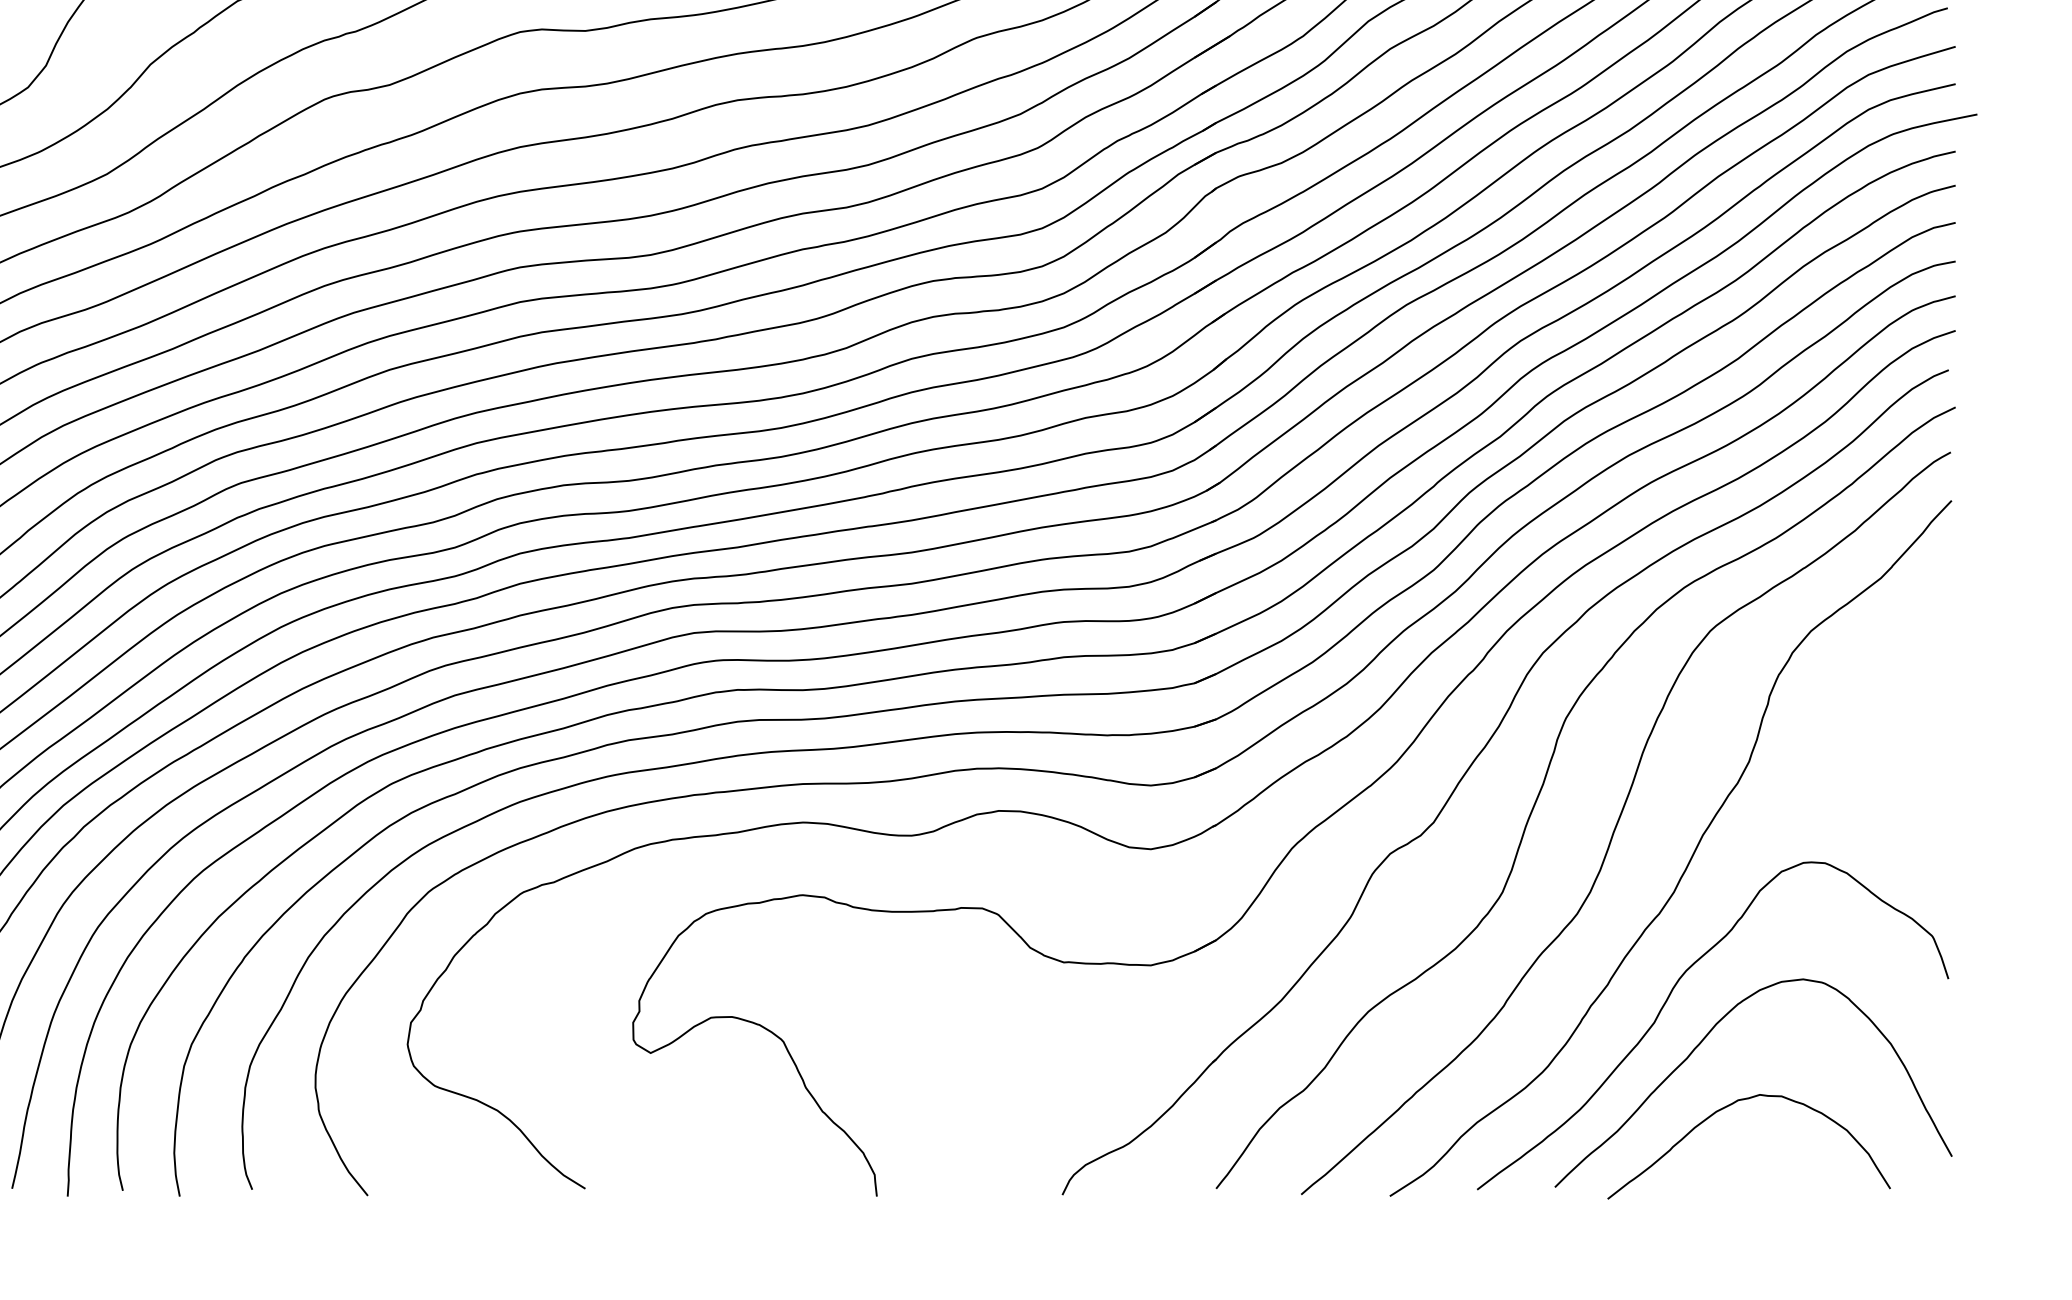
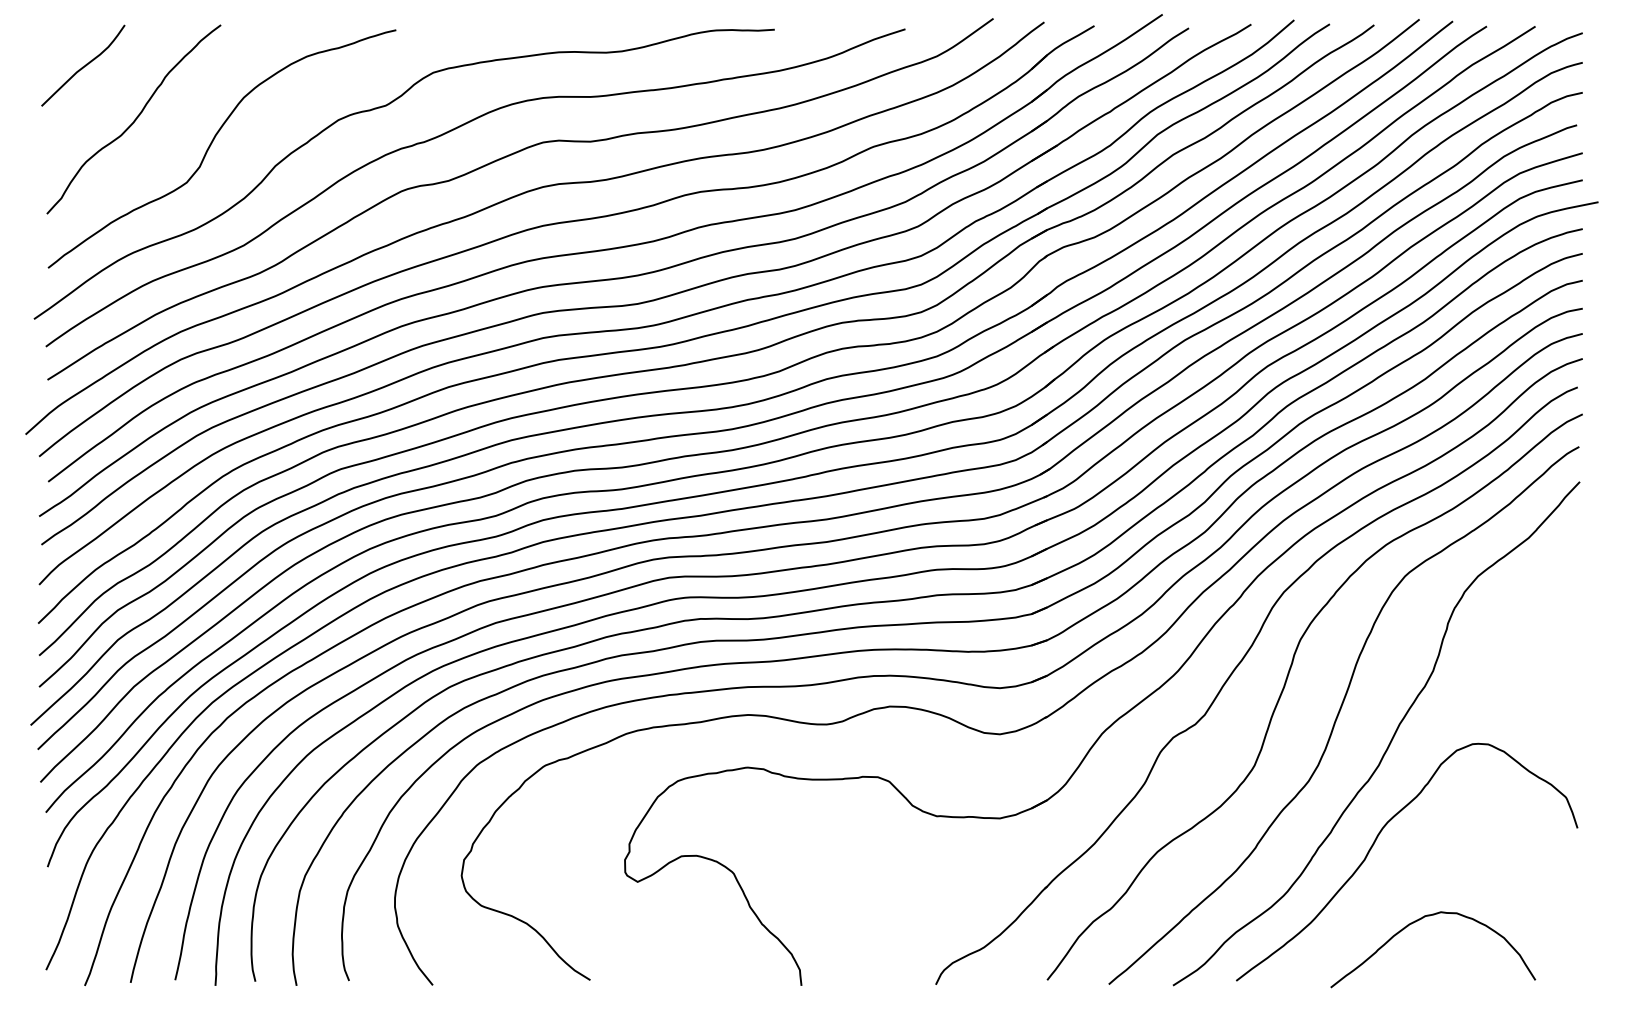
curve: (1703, 1041) -> (1400, 873), removed

